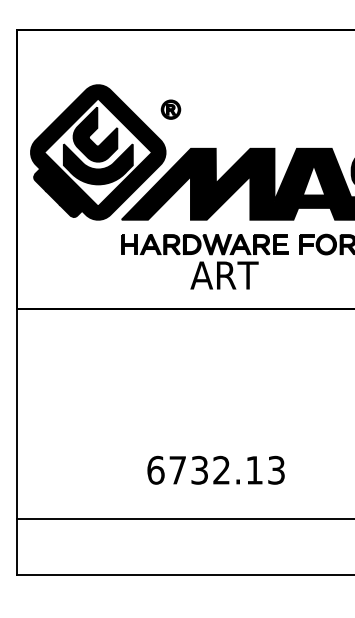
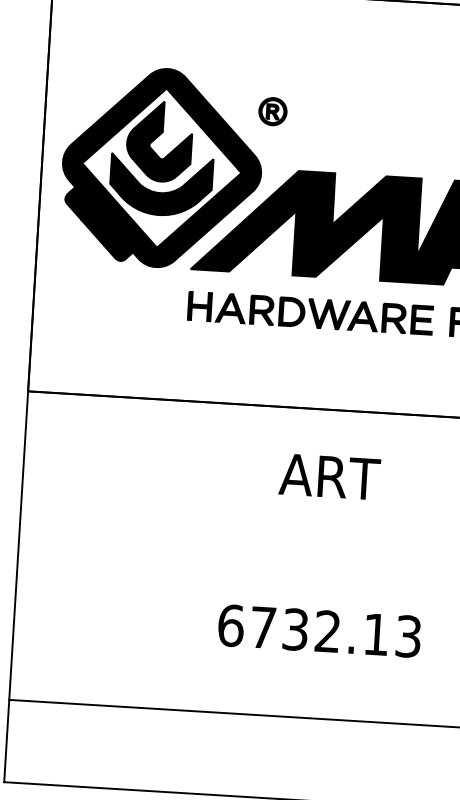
text: (224, 275) -> (329, 476), moved
text: (215, 469) -> (318, 629), moved

